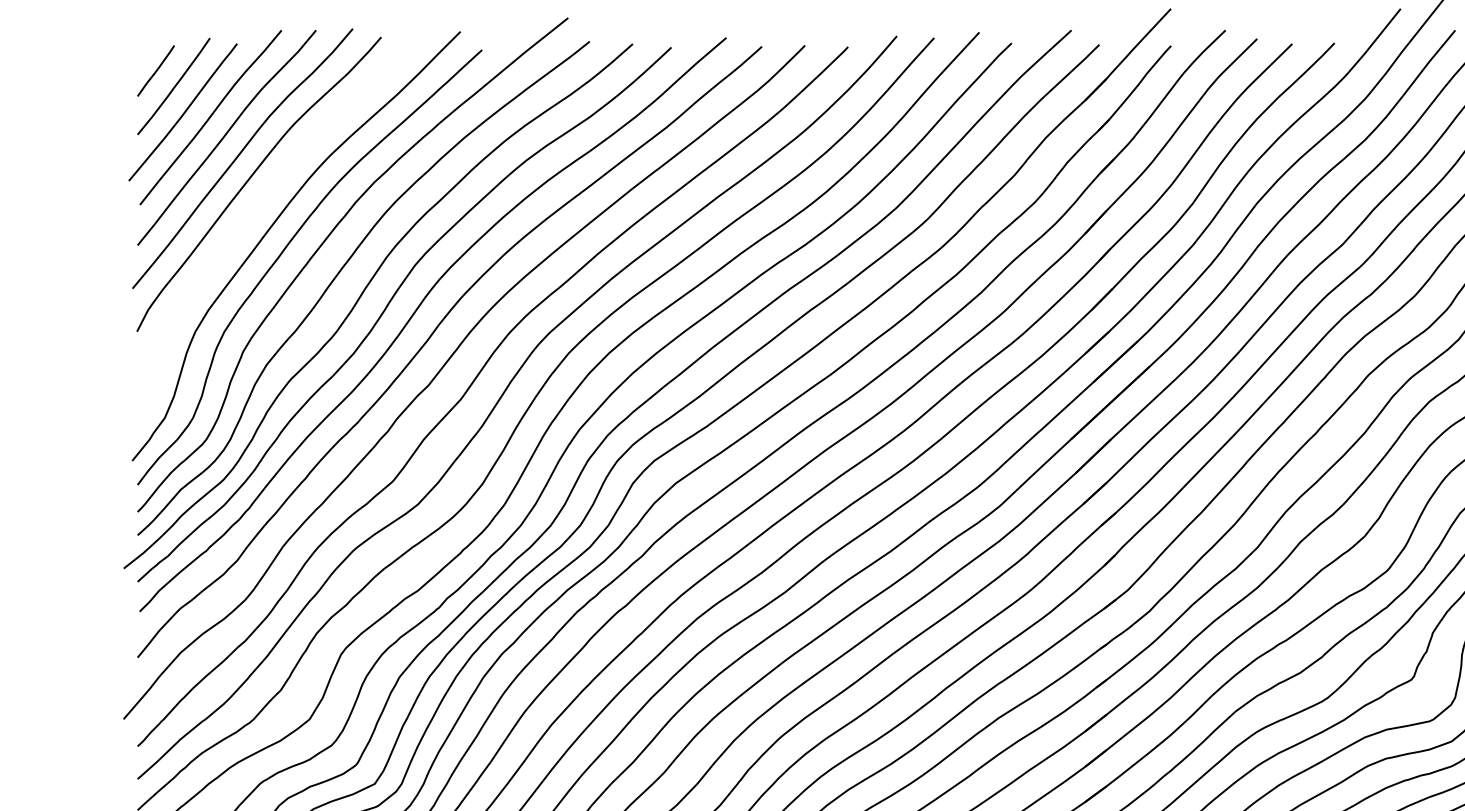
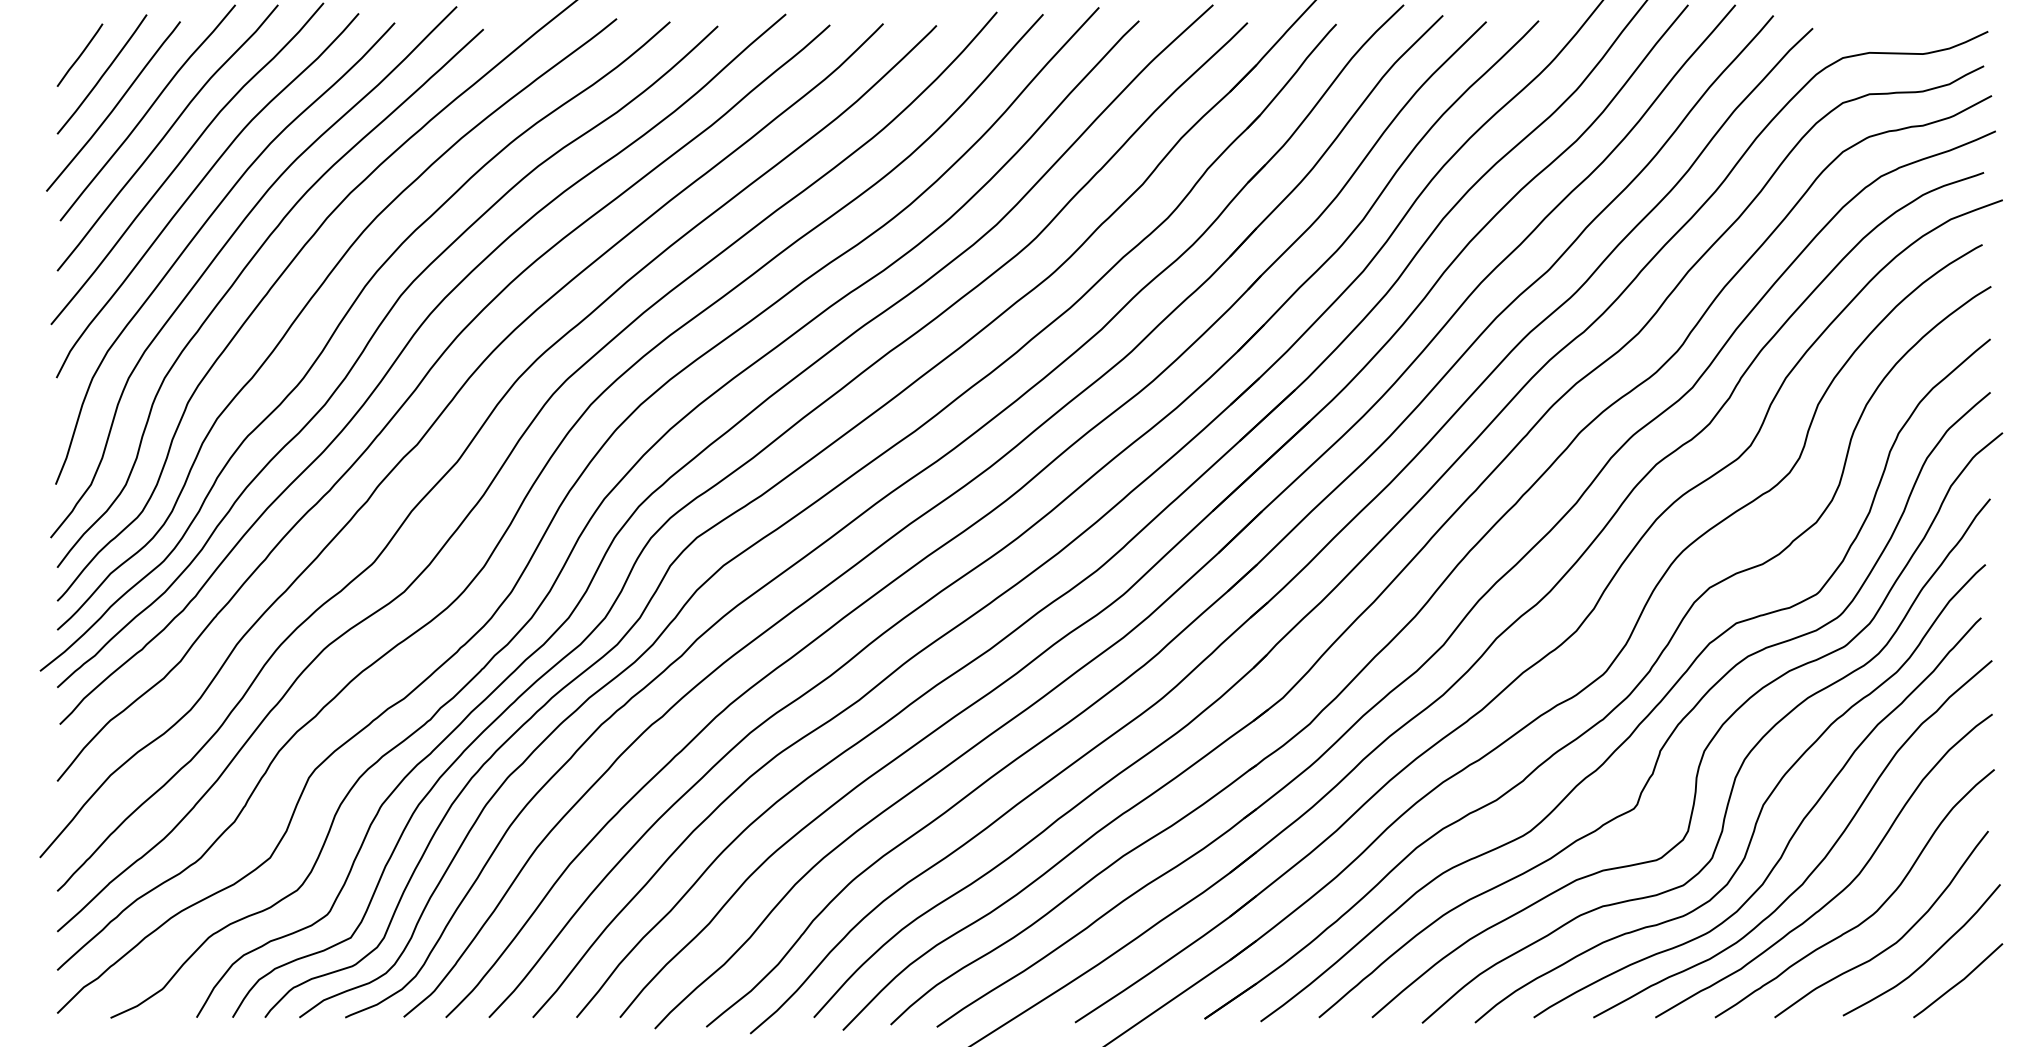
curve: (252, 214) -> (199, 232), added

